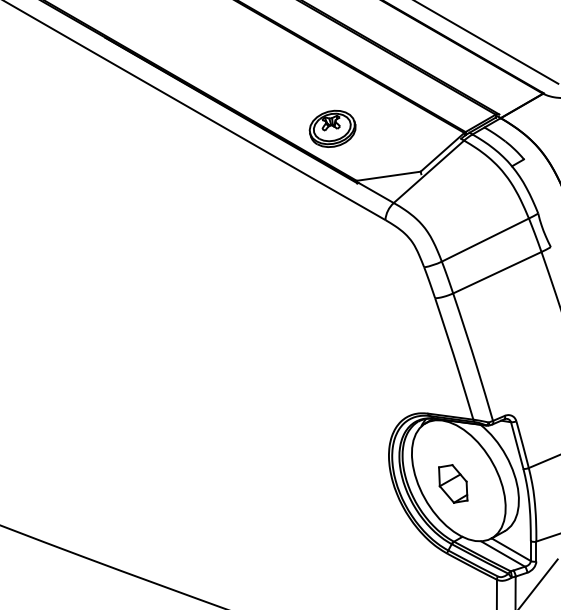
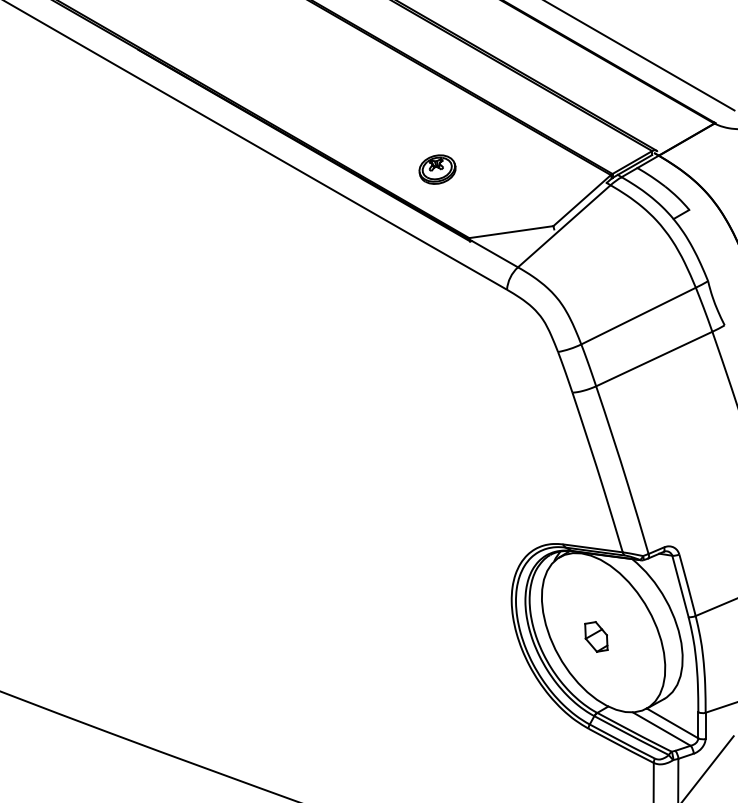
part: (332, 128) -> (437, 169), size x0.6
part: (453, 483) -> (596, 636), size x0.6

